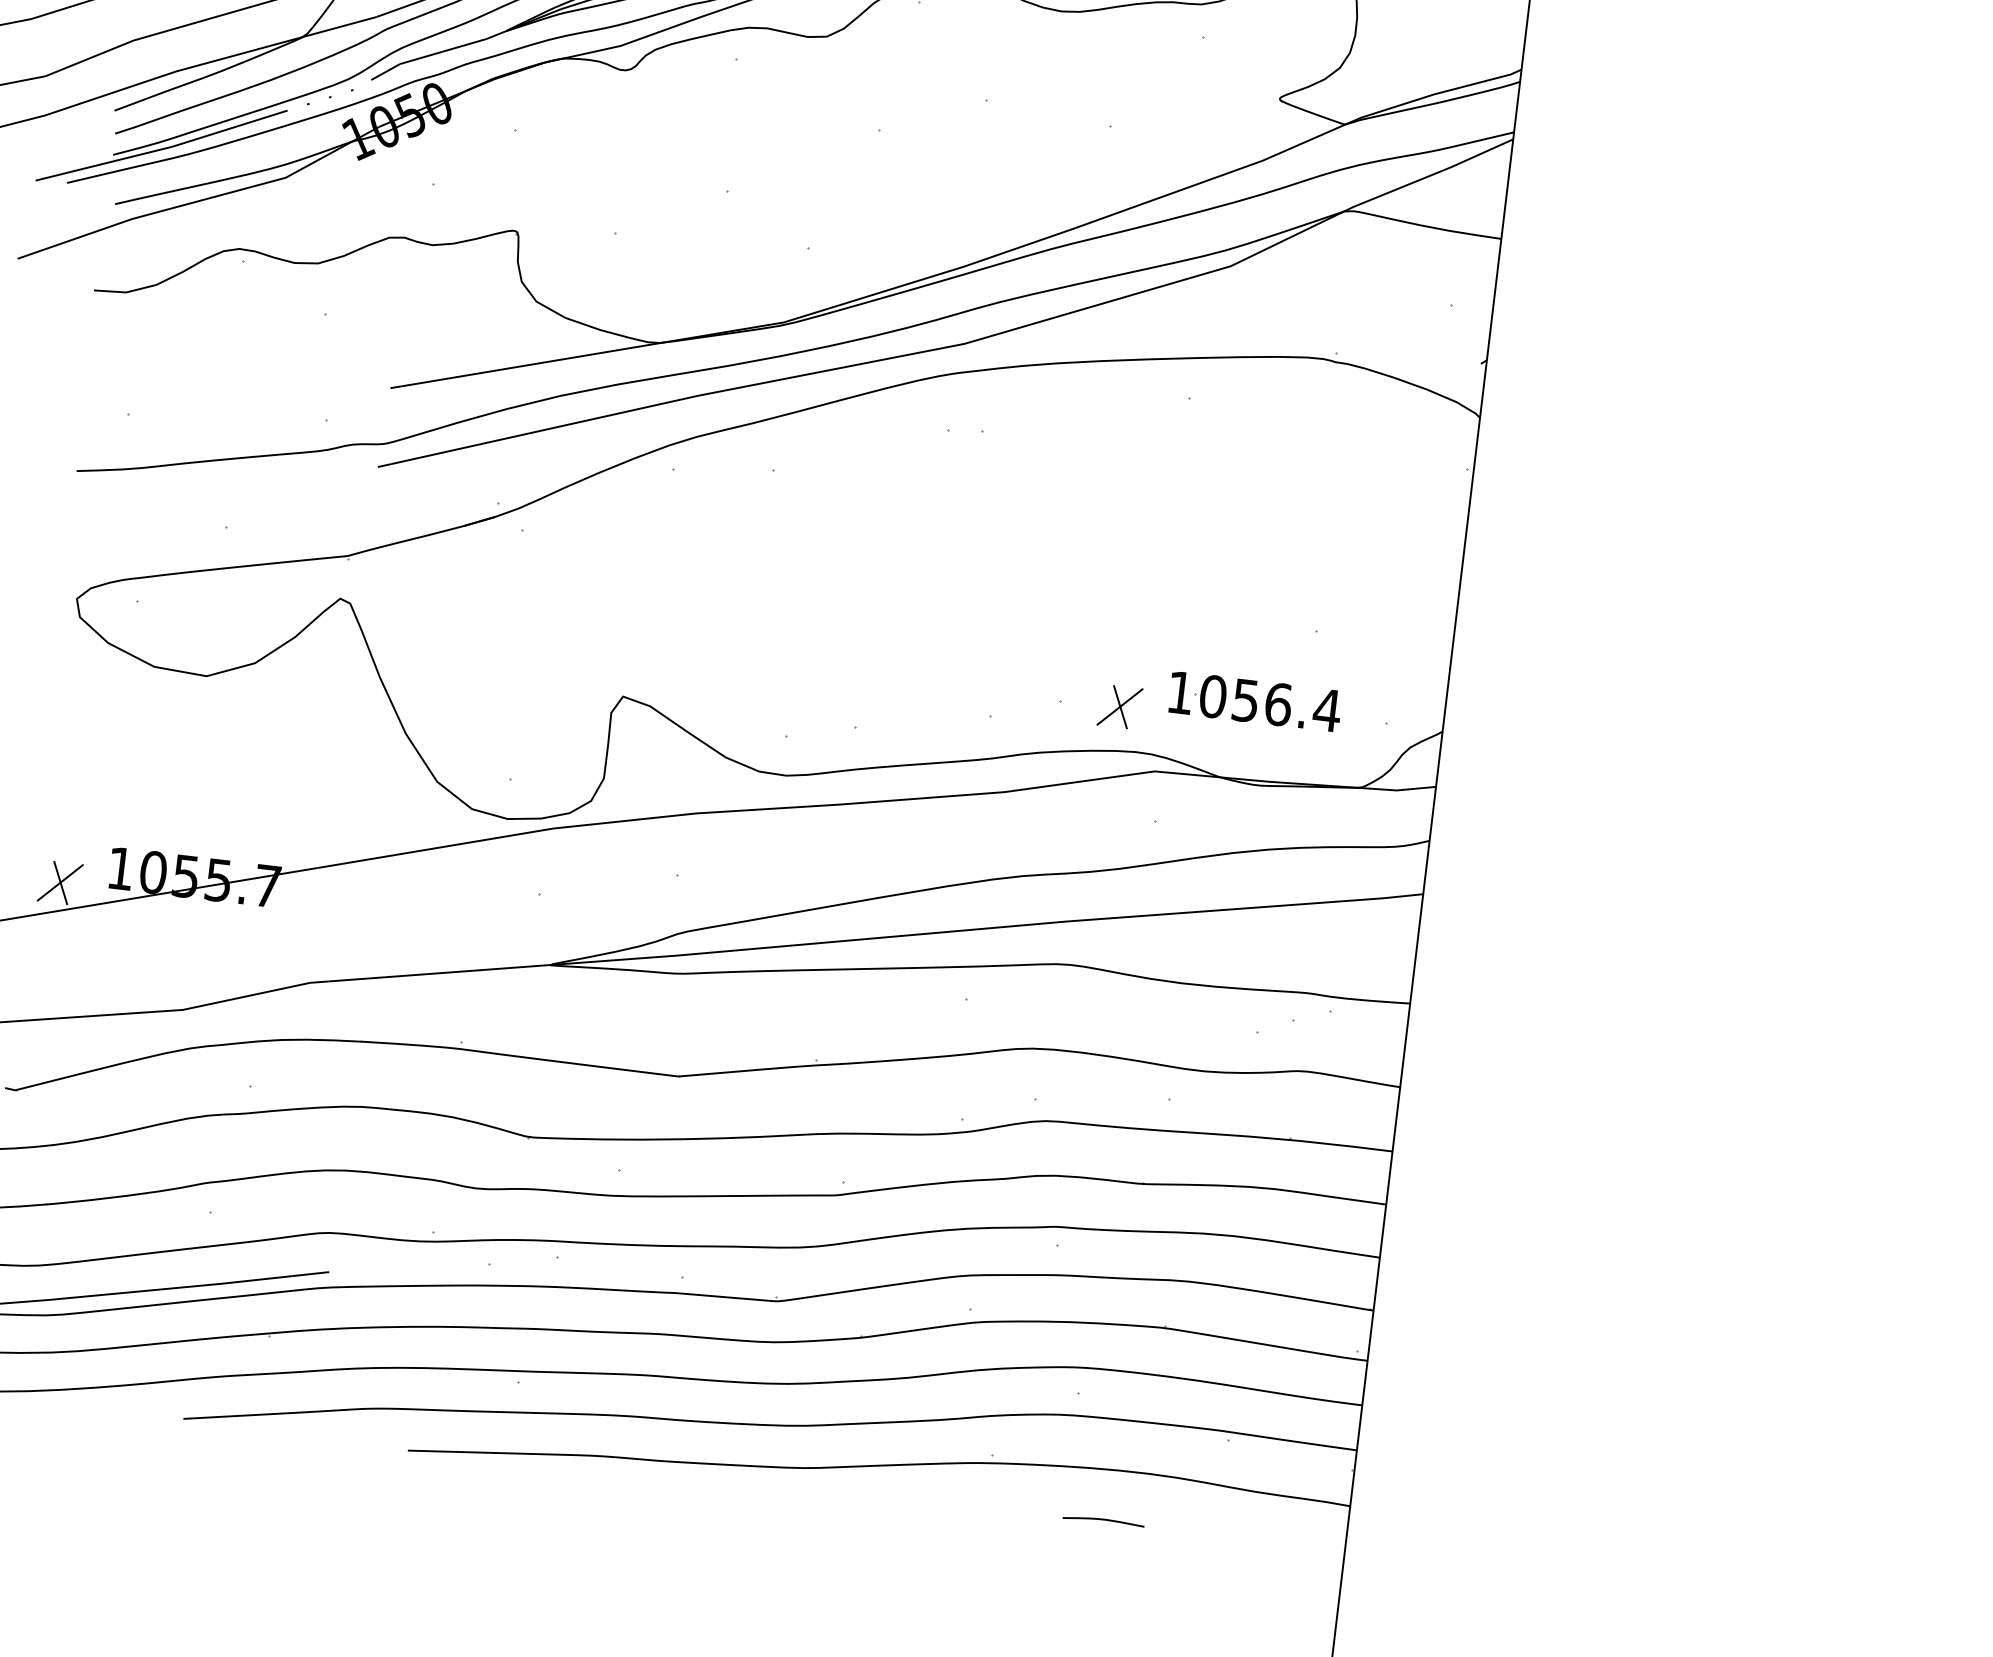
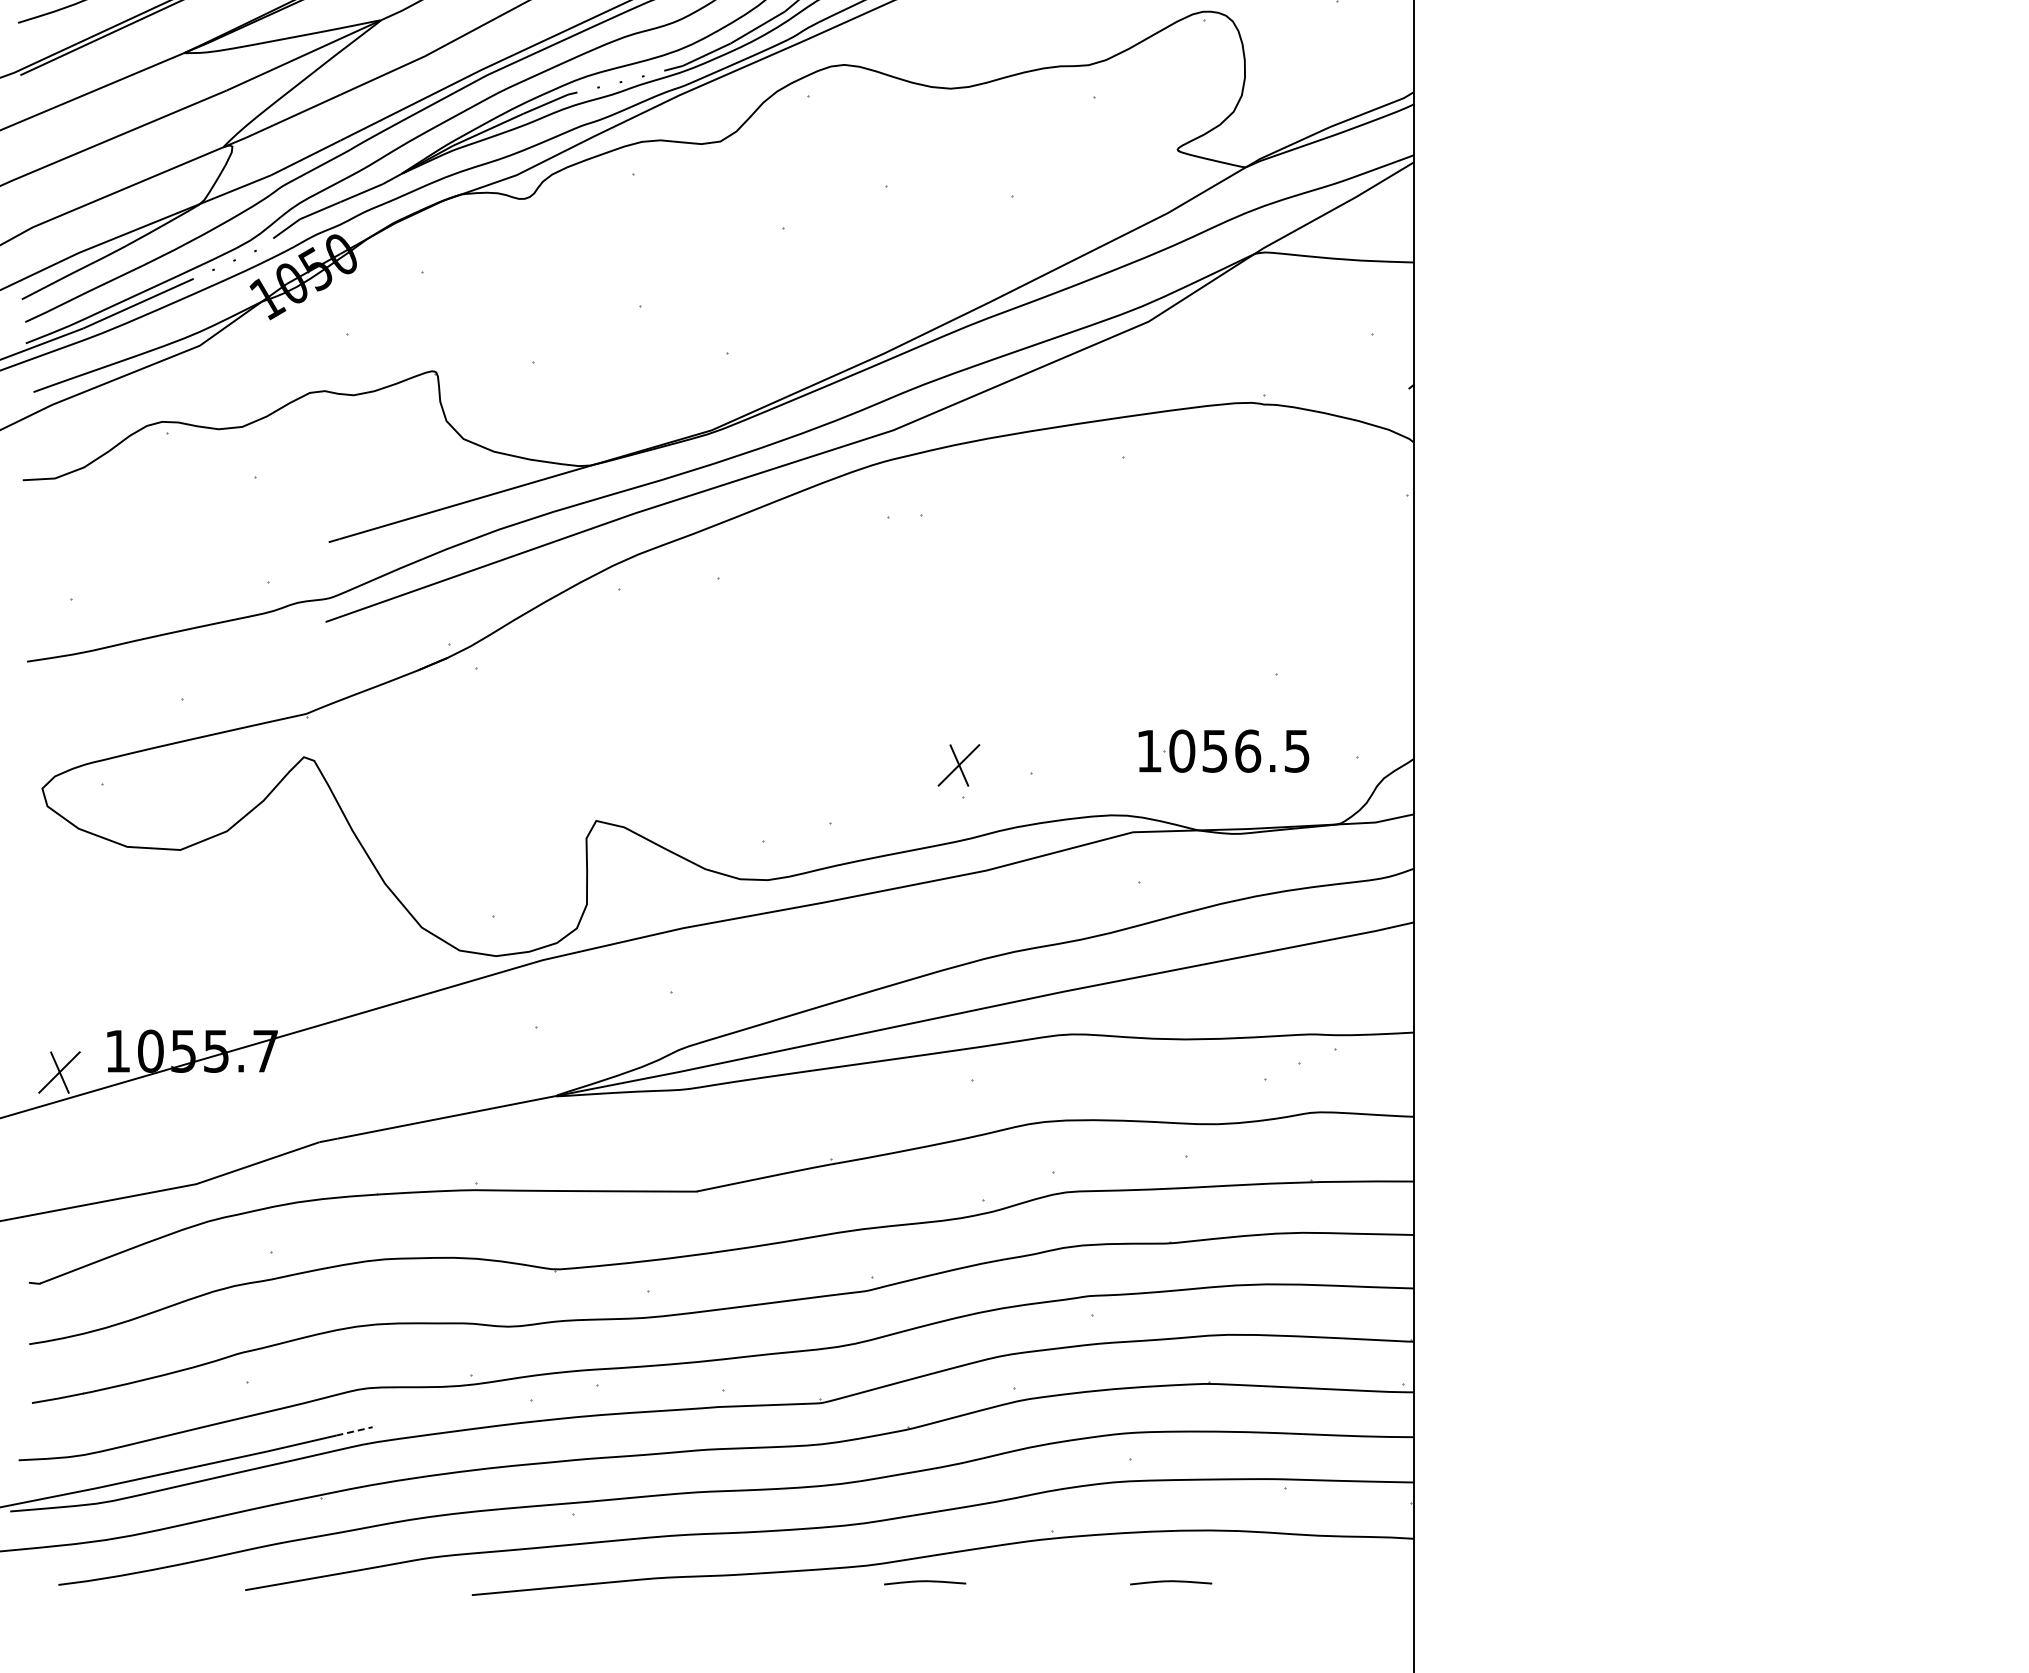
part: (1119, 707) -> (958, 765), moved
text: (1326, 710) -> (1296, 751), 1056.4 -> 1056.5
line: (310, 1274) -> (354, 1431), solid -> dashed
curve: (859, 1491) -> (925, 1582), added

